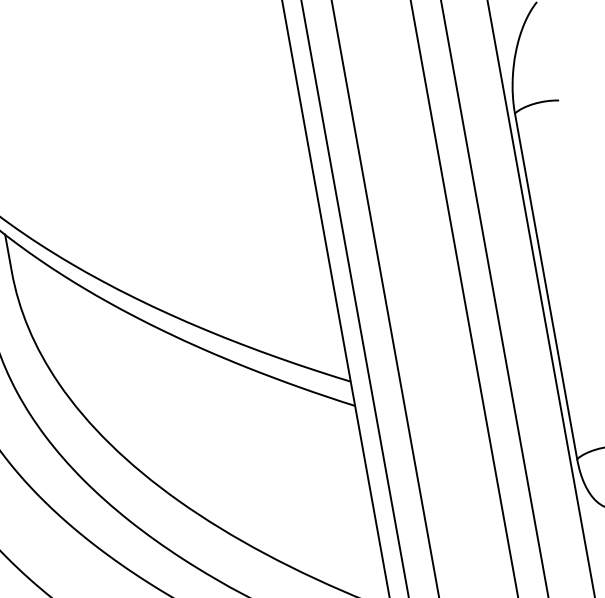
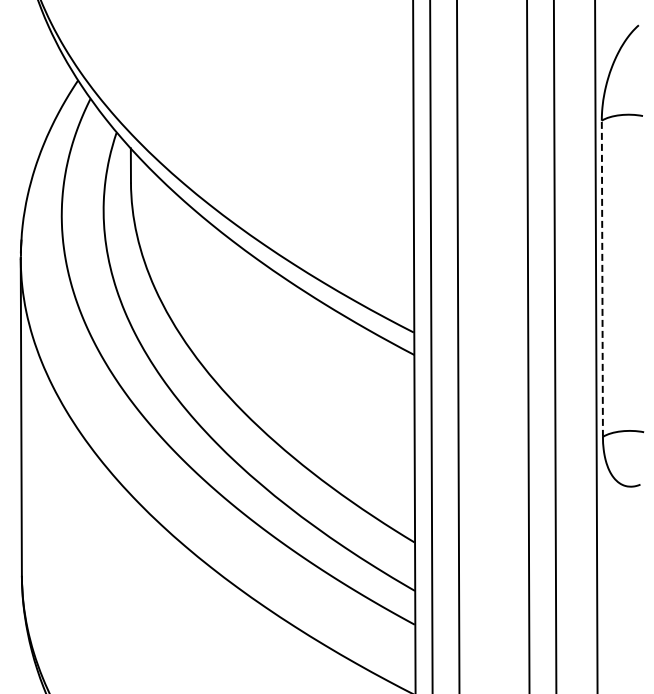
line: (546, 285) -> (602, 278), solid -> dashed

